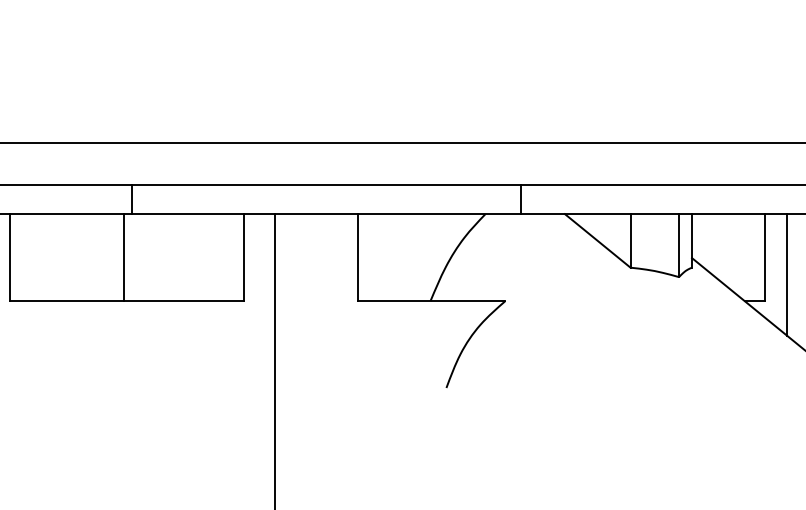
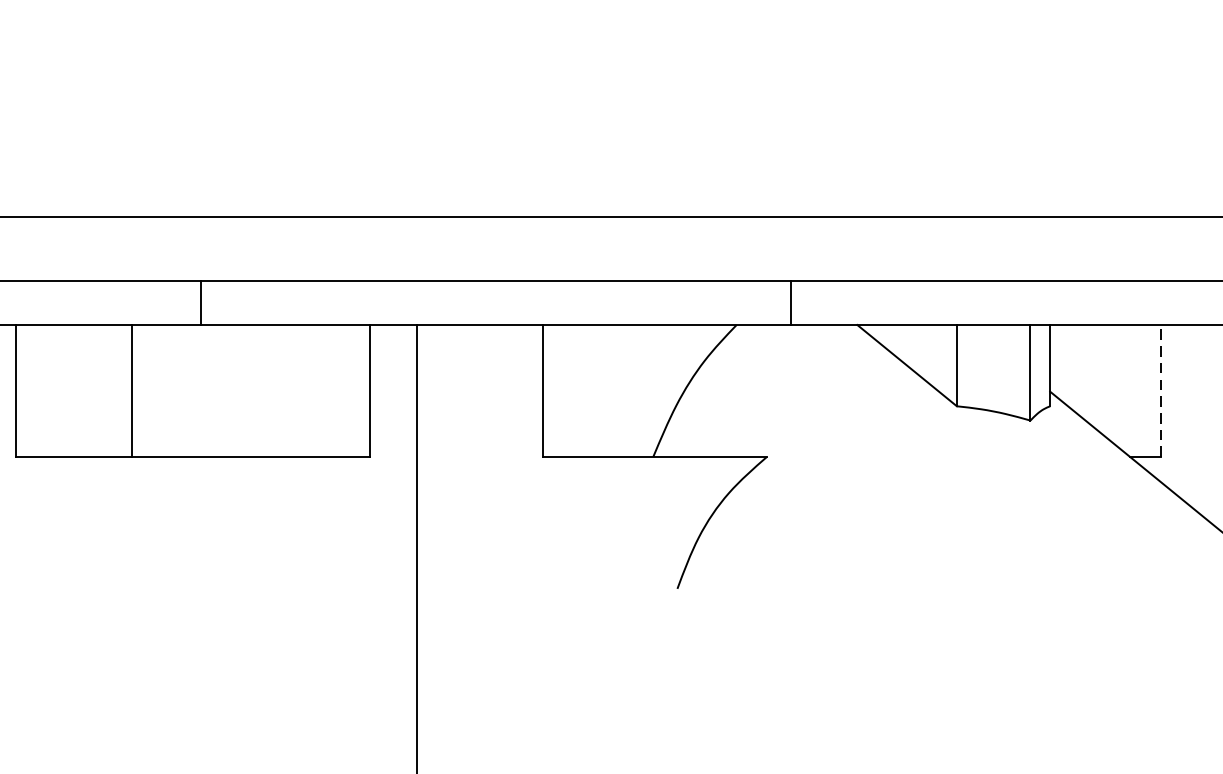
line: (123, 257) -> (131, 390), moved
line: (765, 257) -> (1161, 390), solid -> dashed
line: (787, 274) -> (1195, 416), removed

